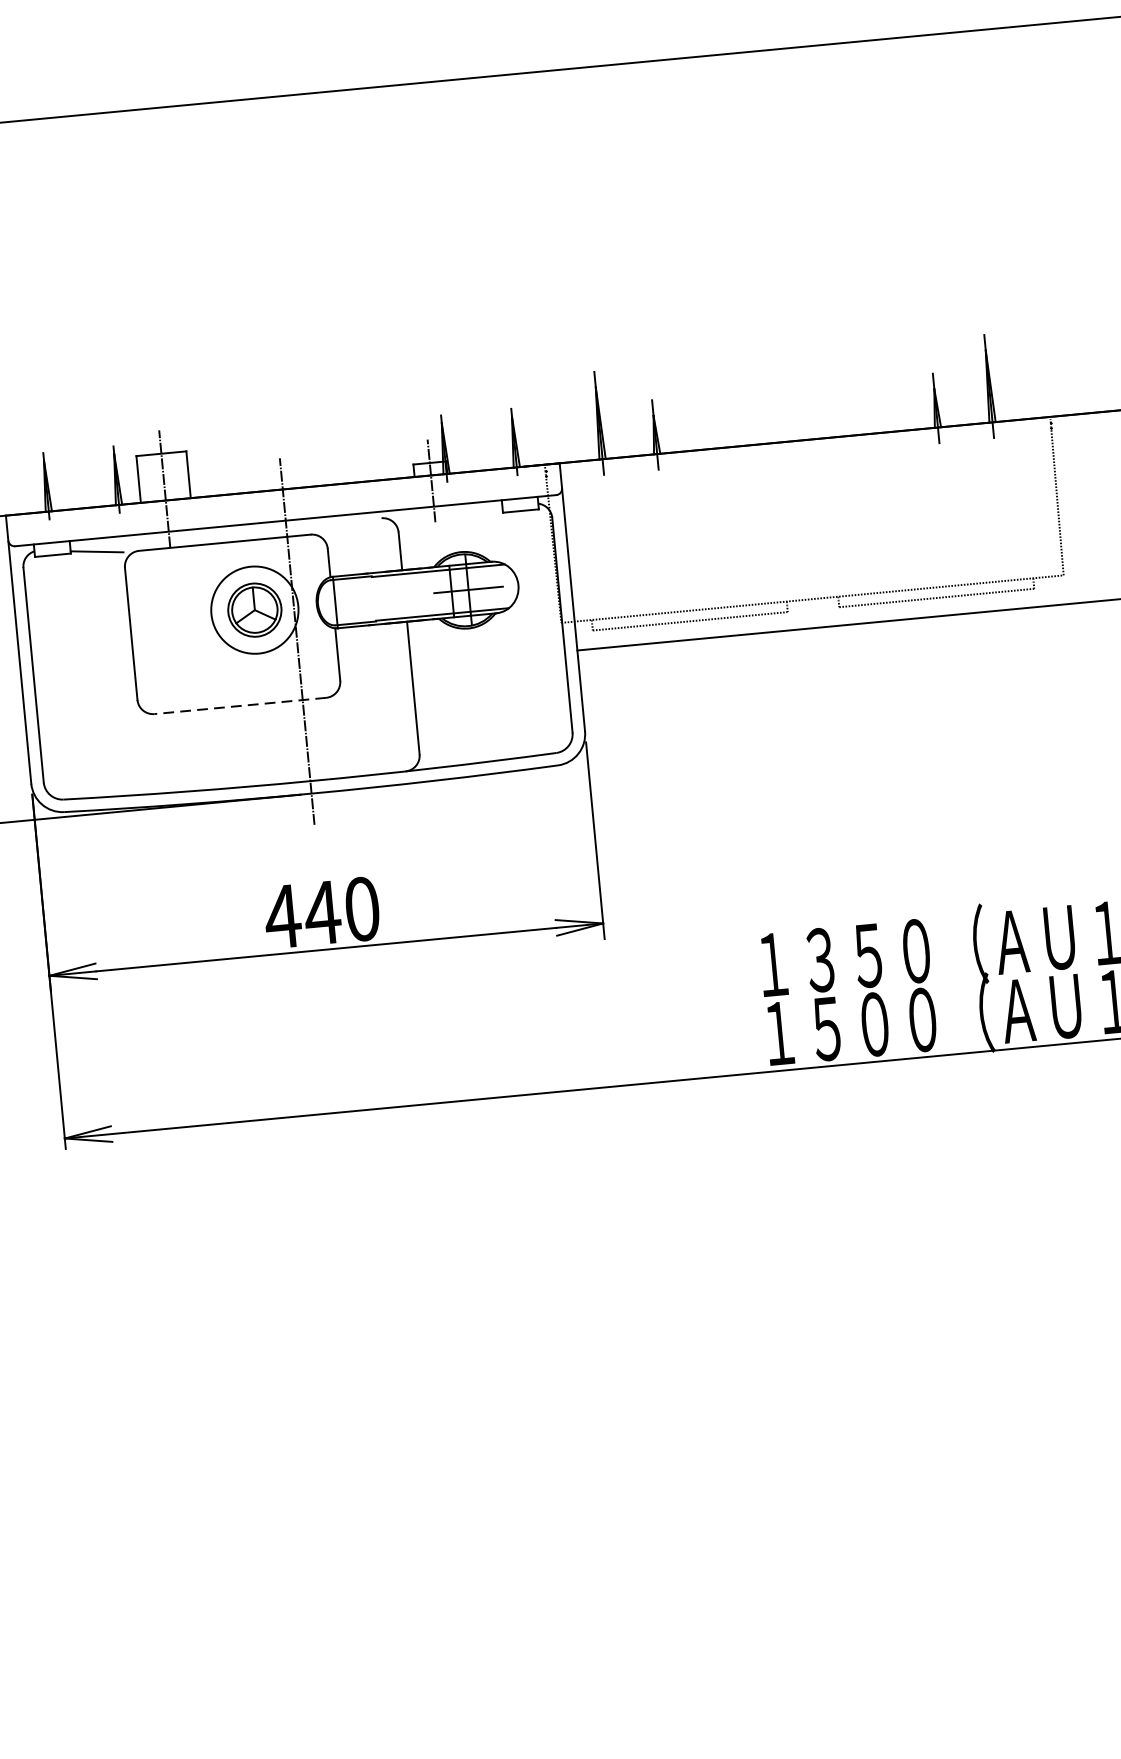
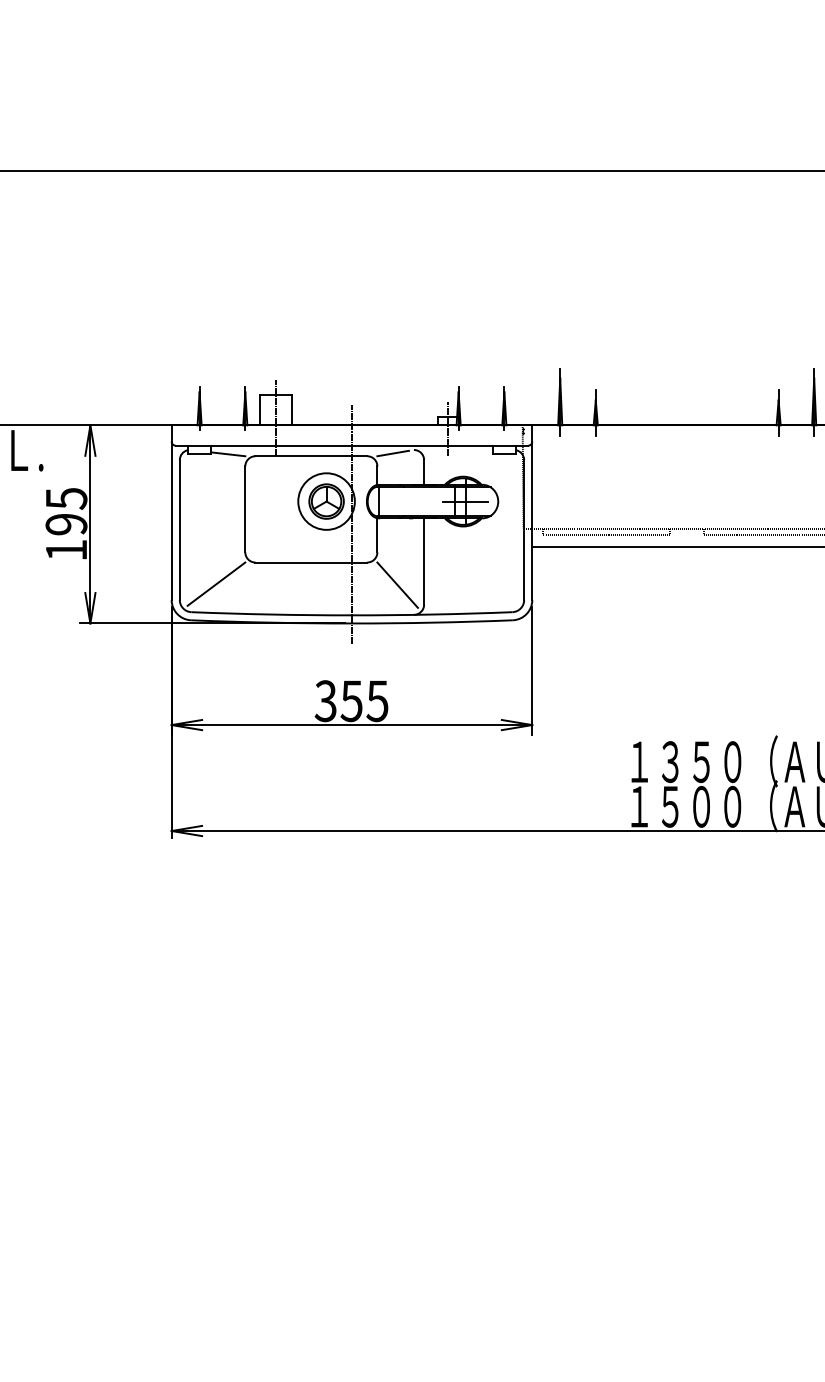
line: (349, 526) -> (392, 453), added
line: (240, 705) -> (311, 562), dashed -> solid
line: (375, 727) -> (397, 584), added
line: (97, 751) -> (216, 583), added
text: (322, 913) -> (351, 701), 440 -> 355

